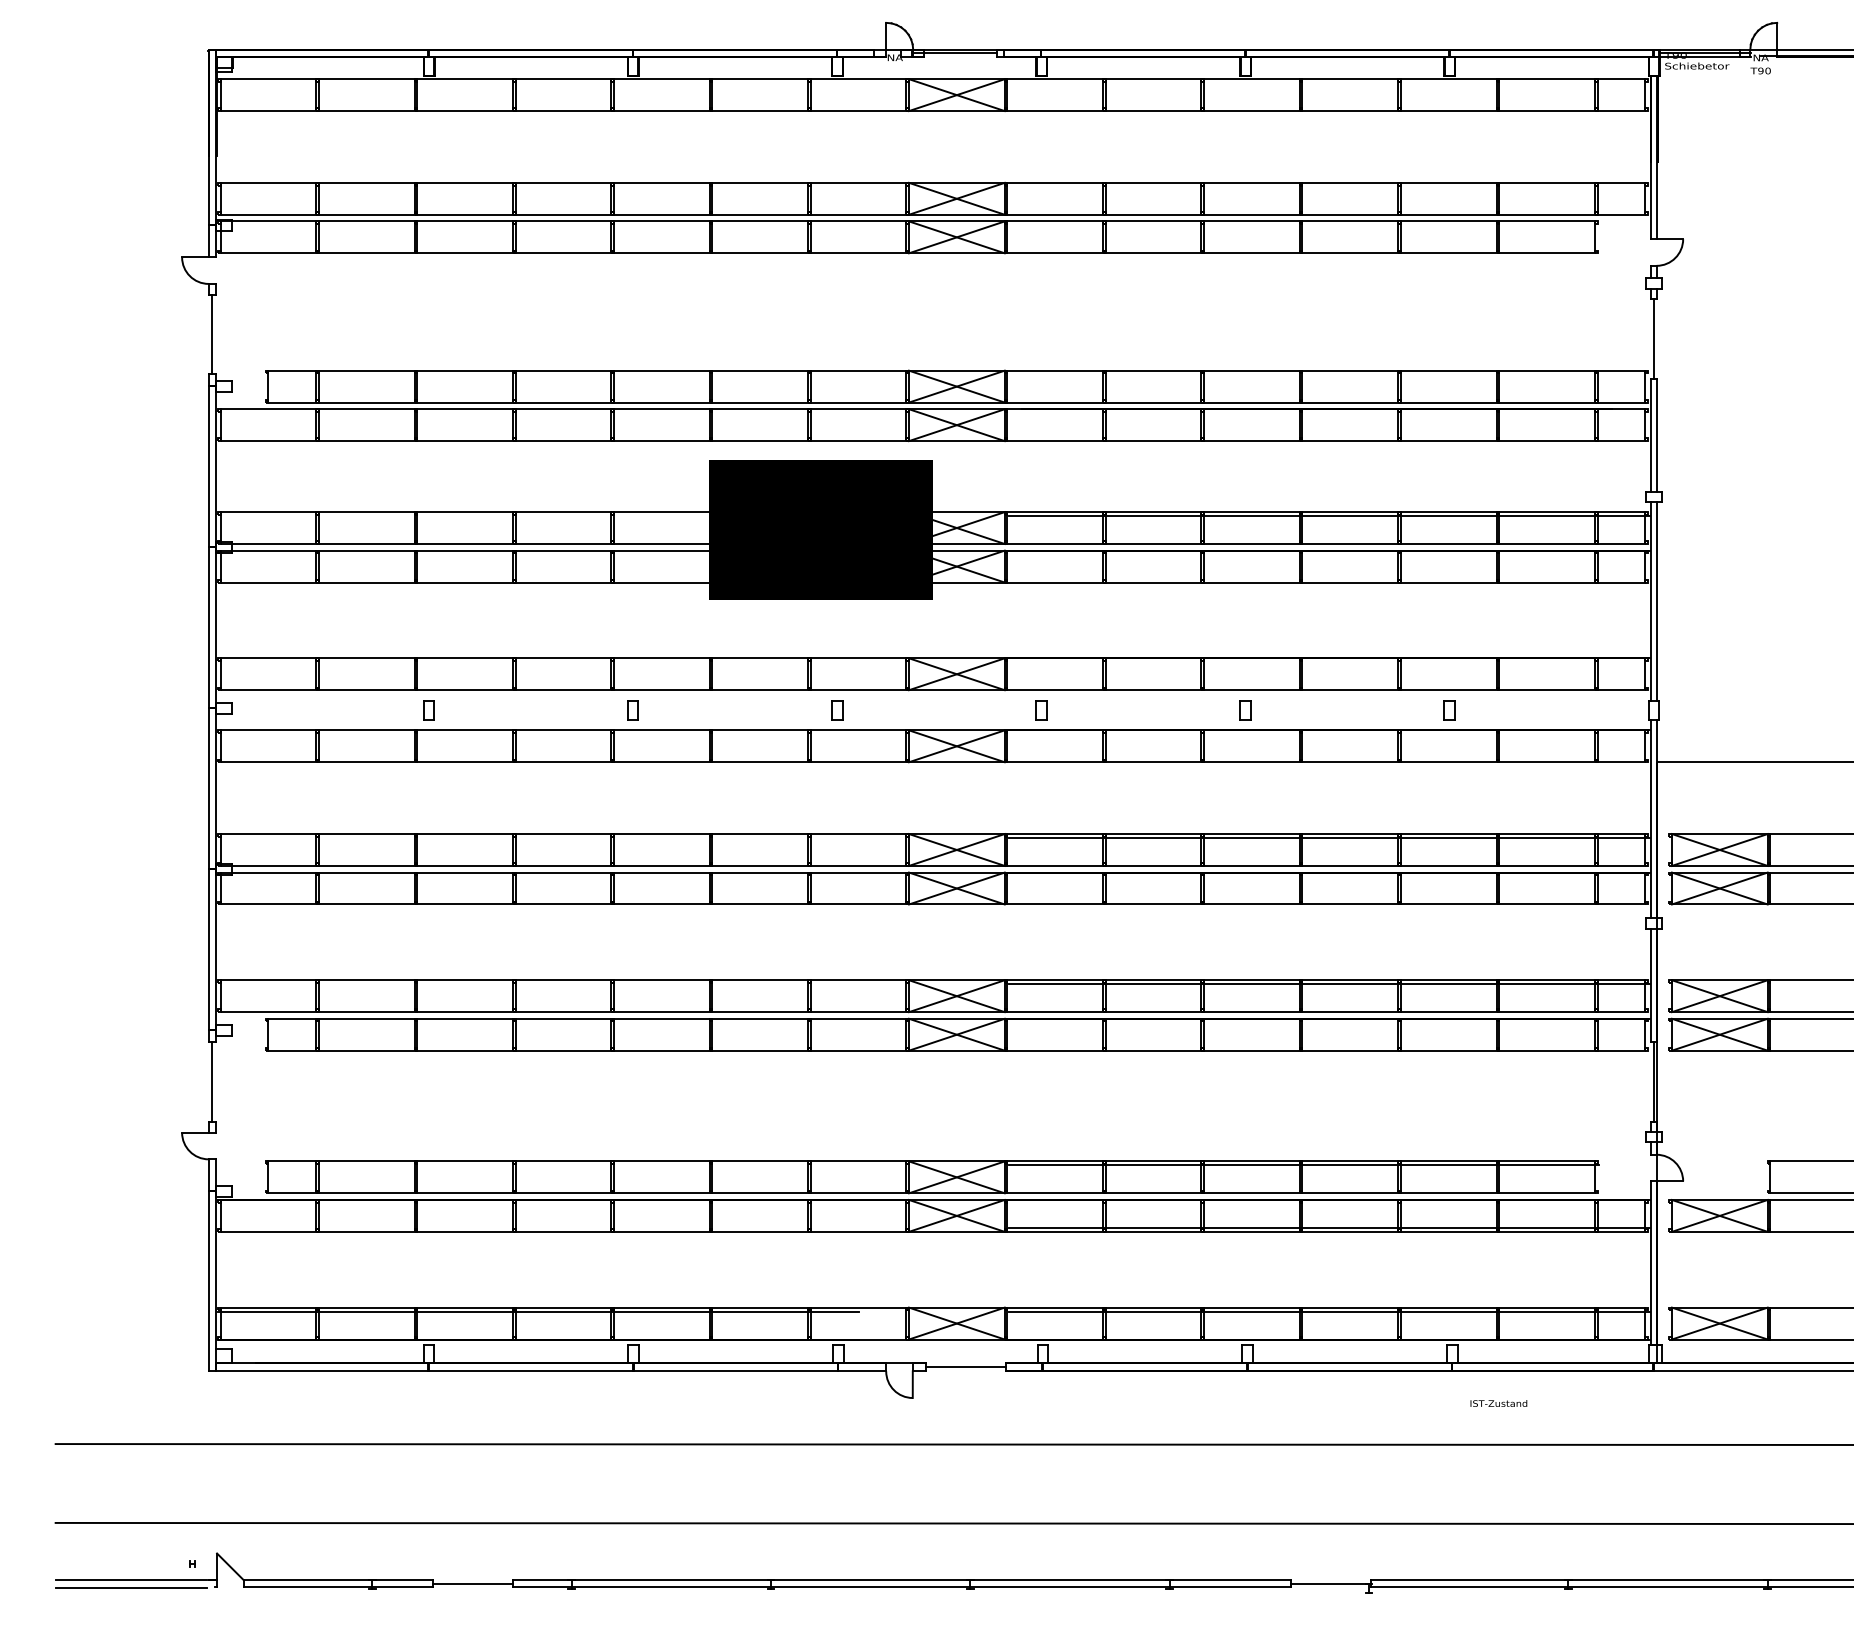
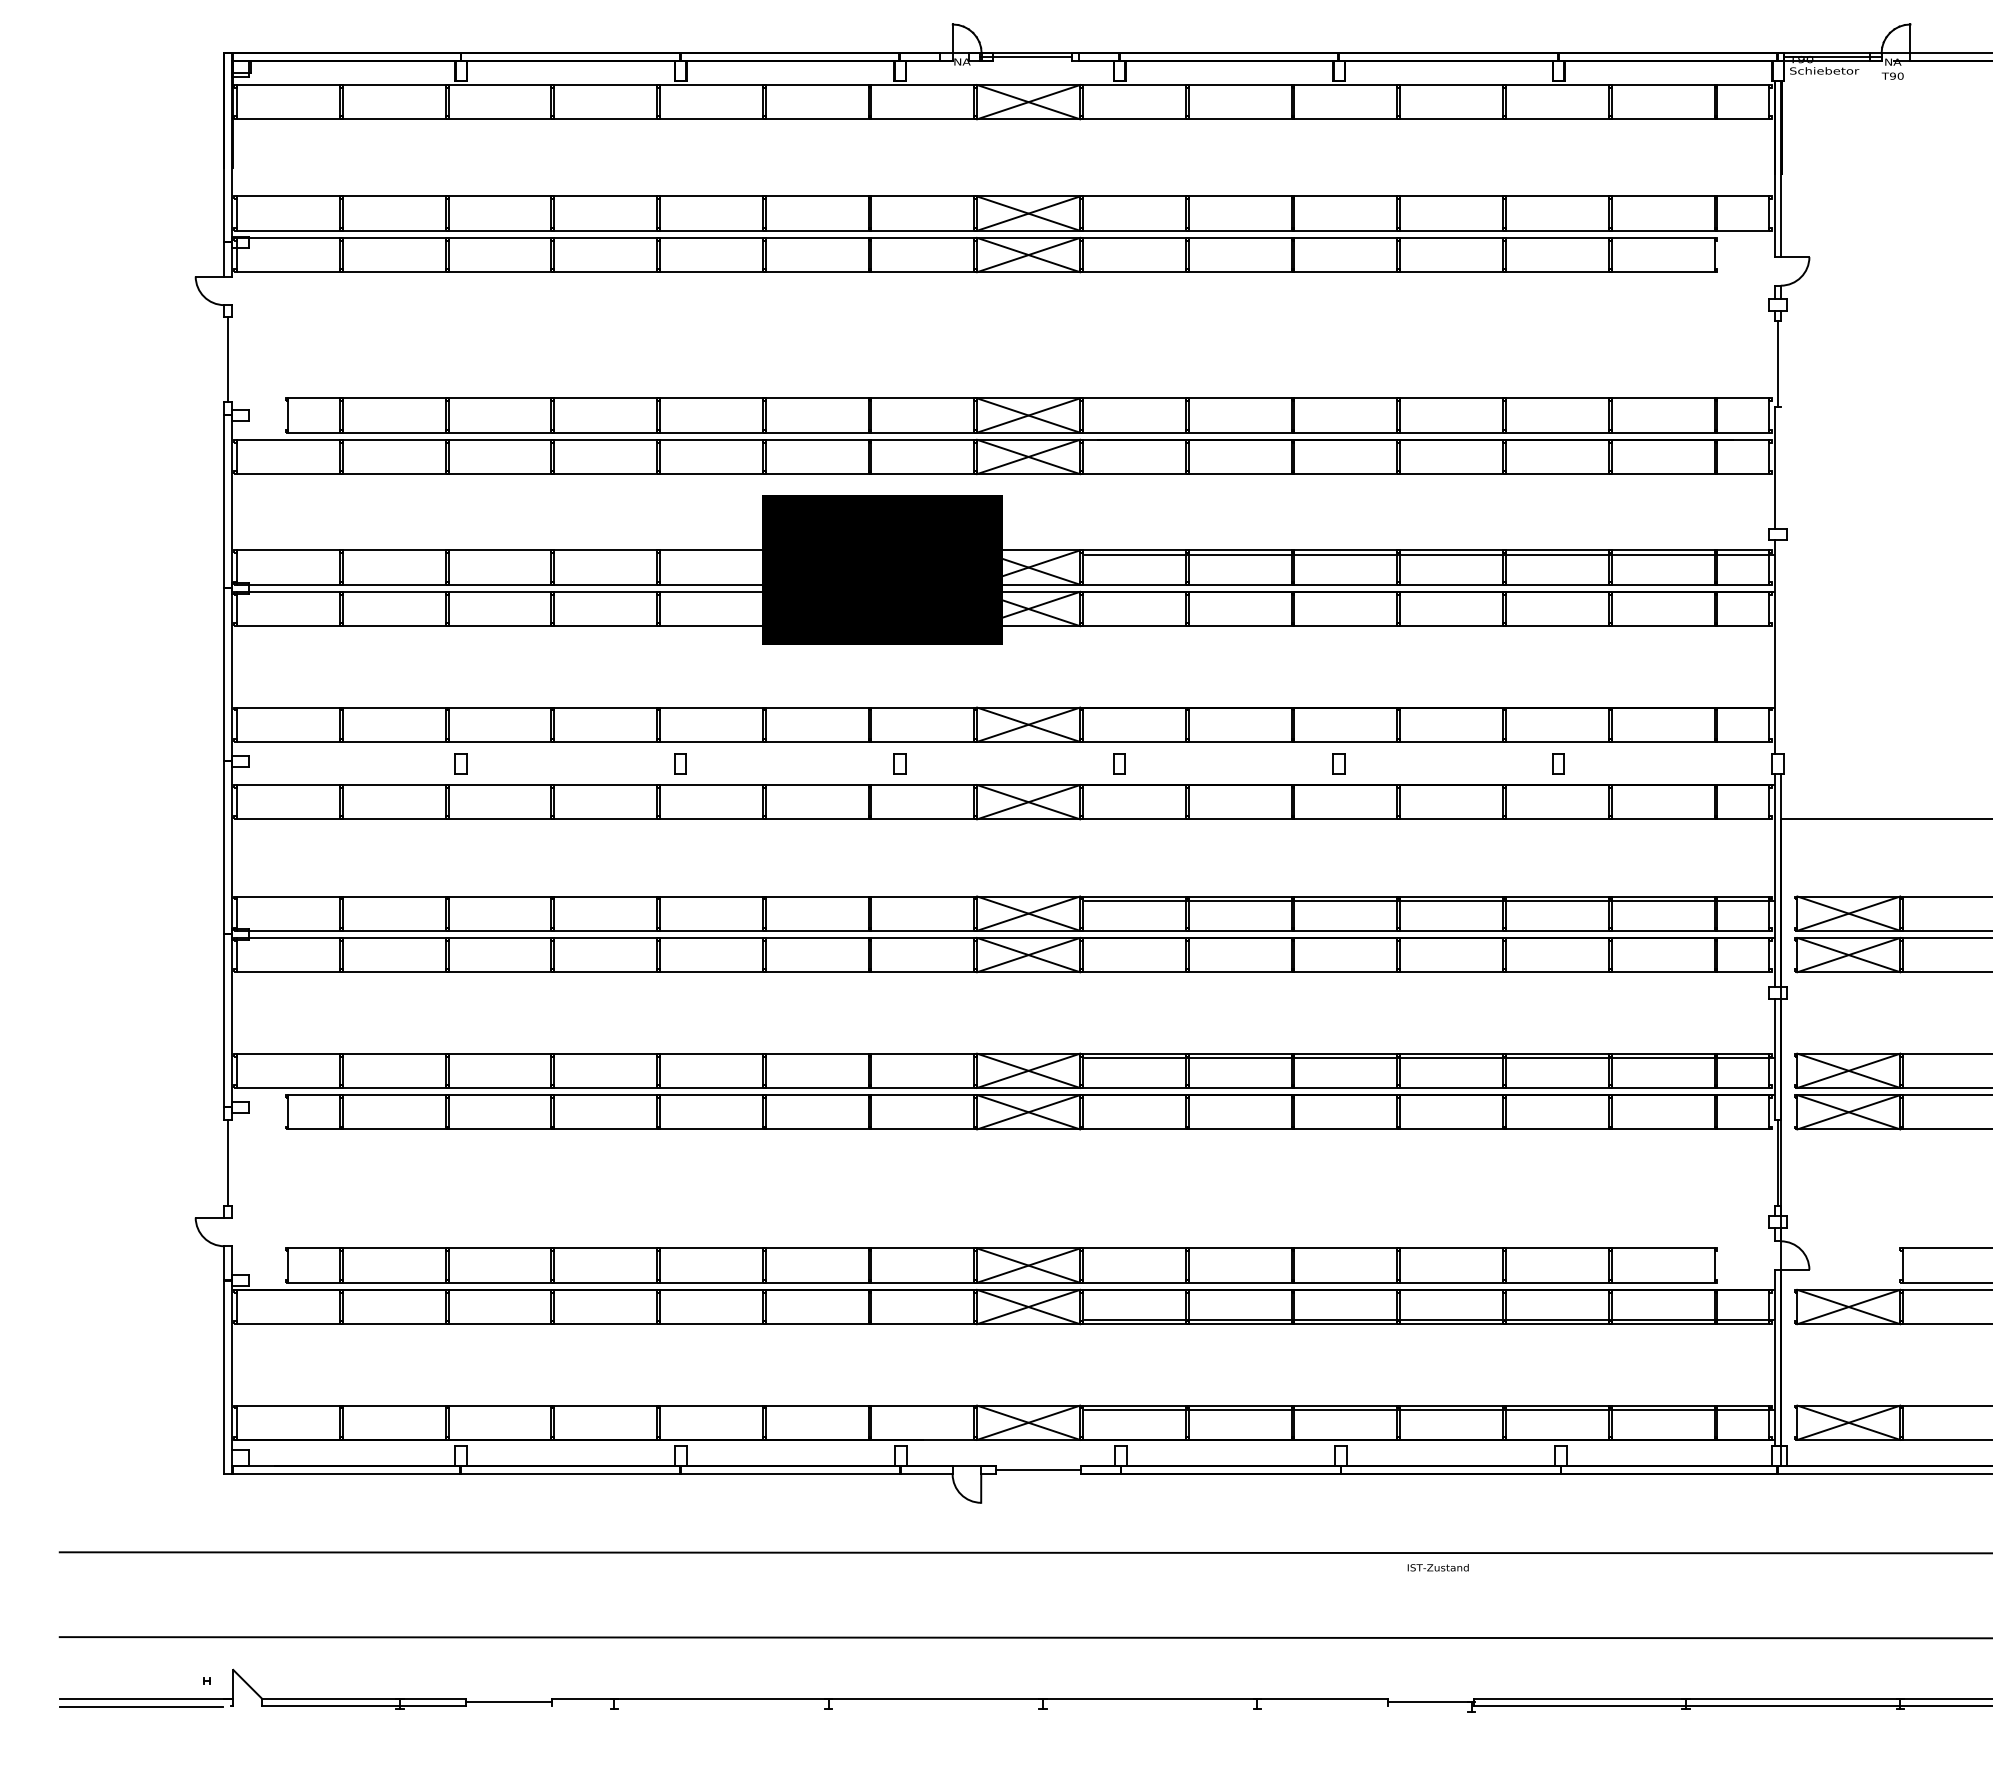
line: (1656, 434) -> (1780, 467), removed
line: (1656, 601) -> (1780, 646), removed
line: (1304, 1165) -> (1402, 1252), removed
line: (538, 1311) -> (578, 1409), removed
text: (1498, 1403) -> (1437, 1567), moved
line: (901, 1587) -> (969, 1706), removed

